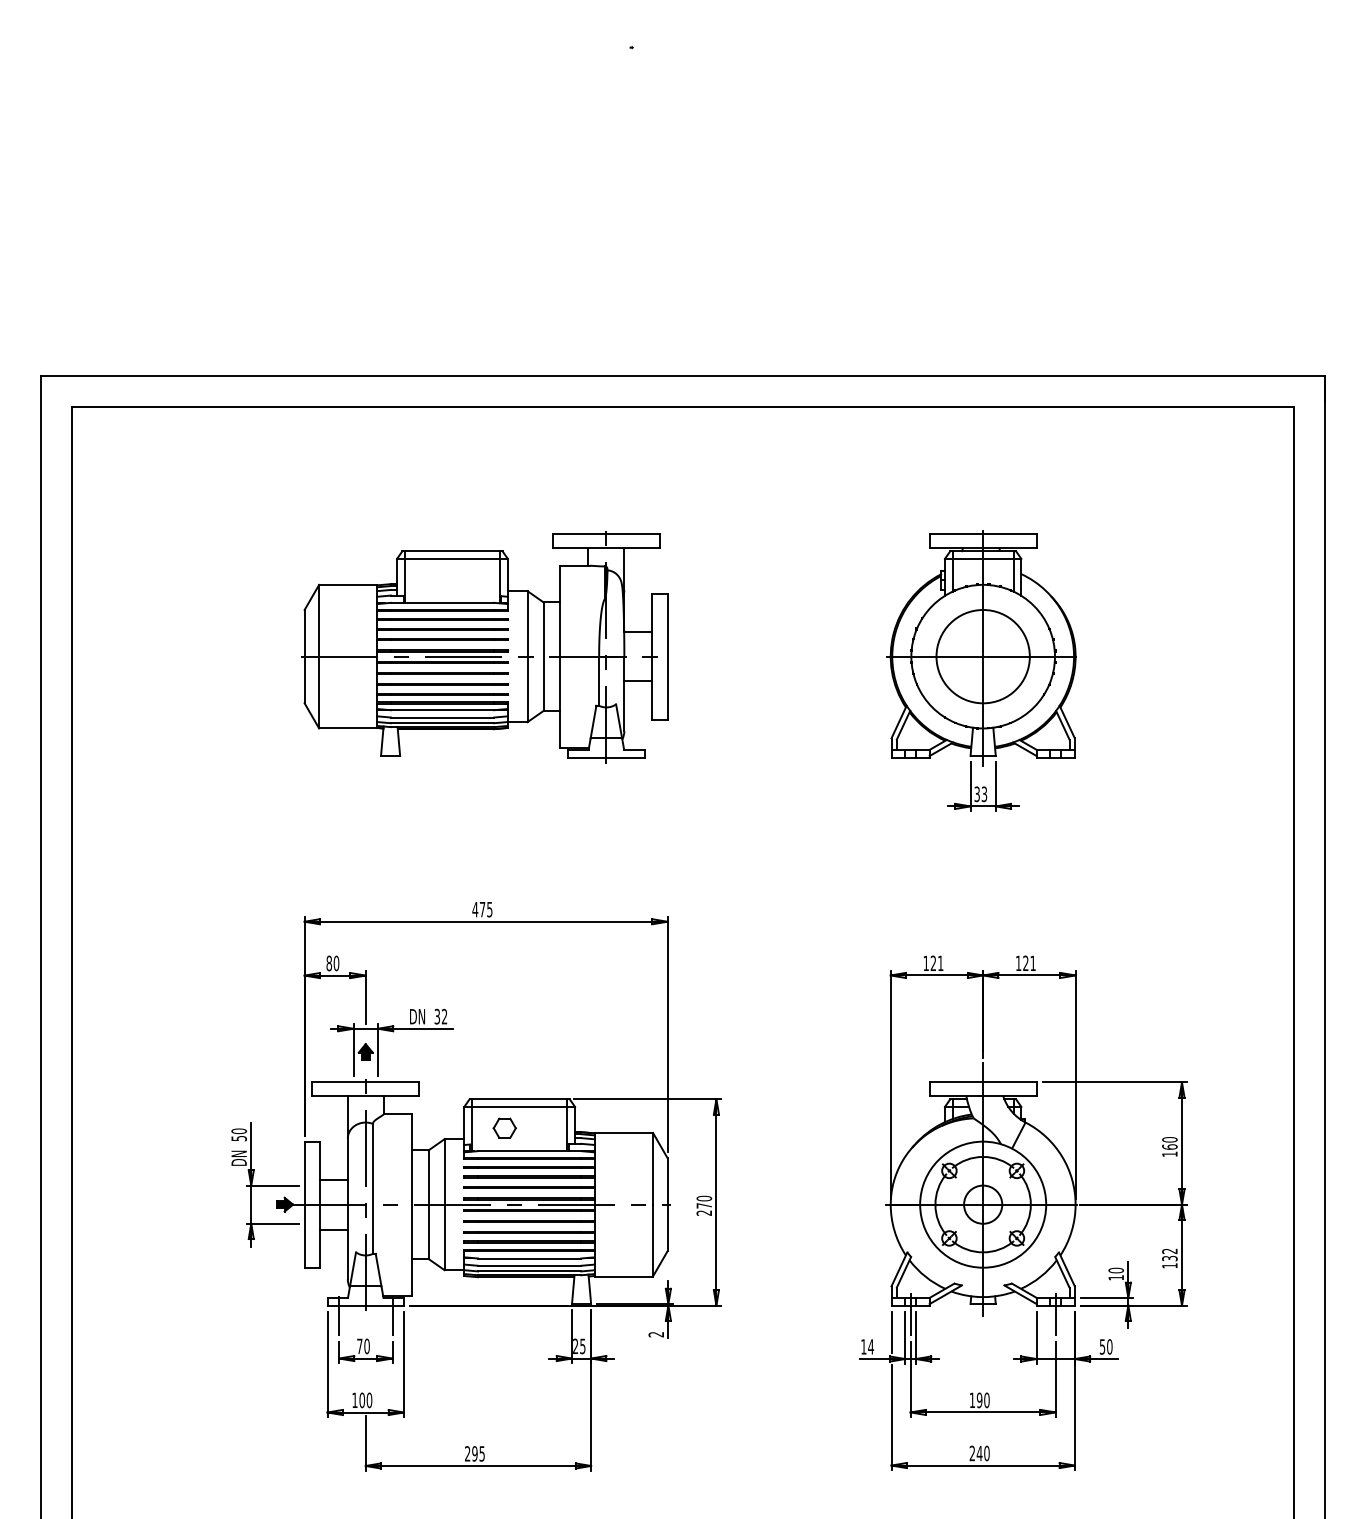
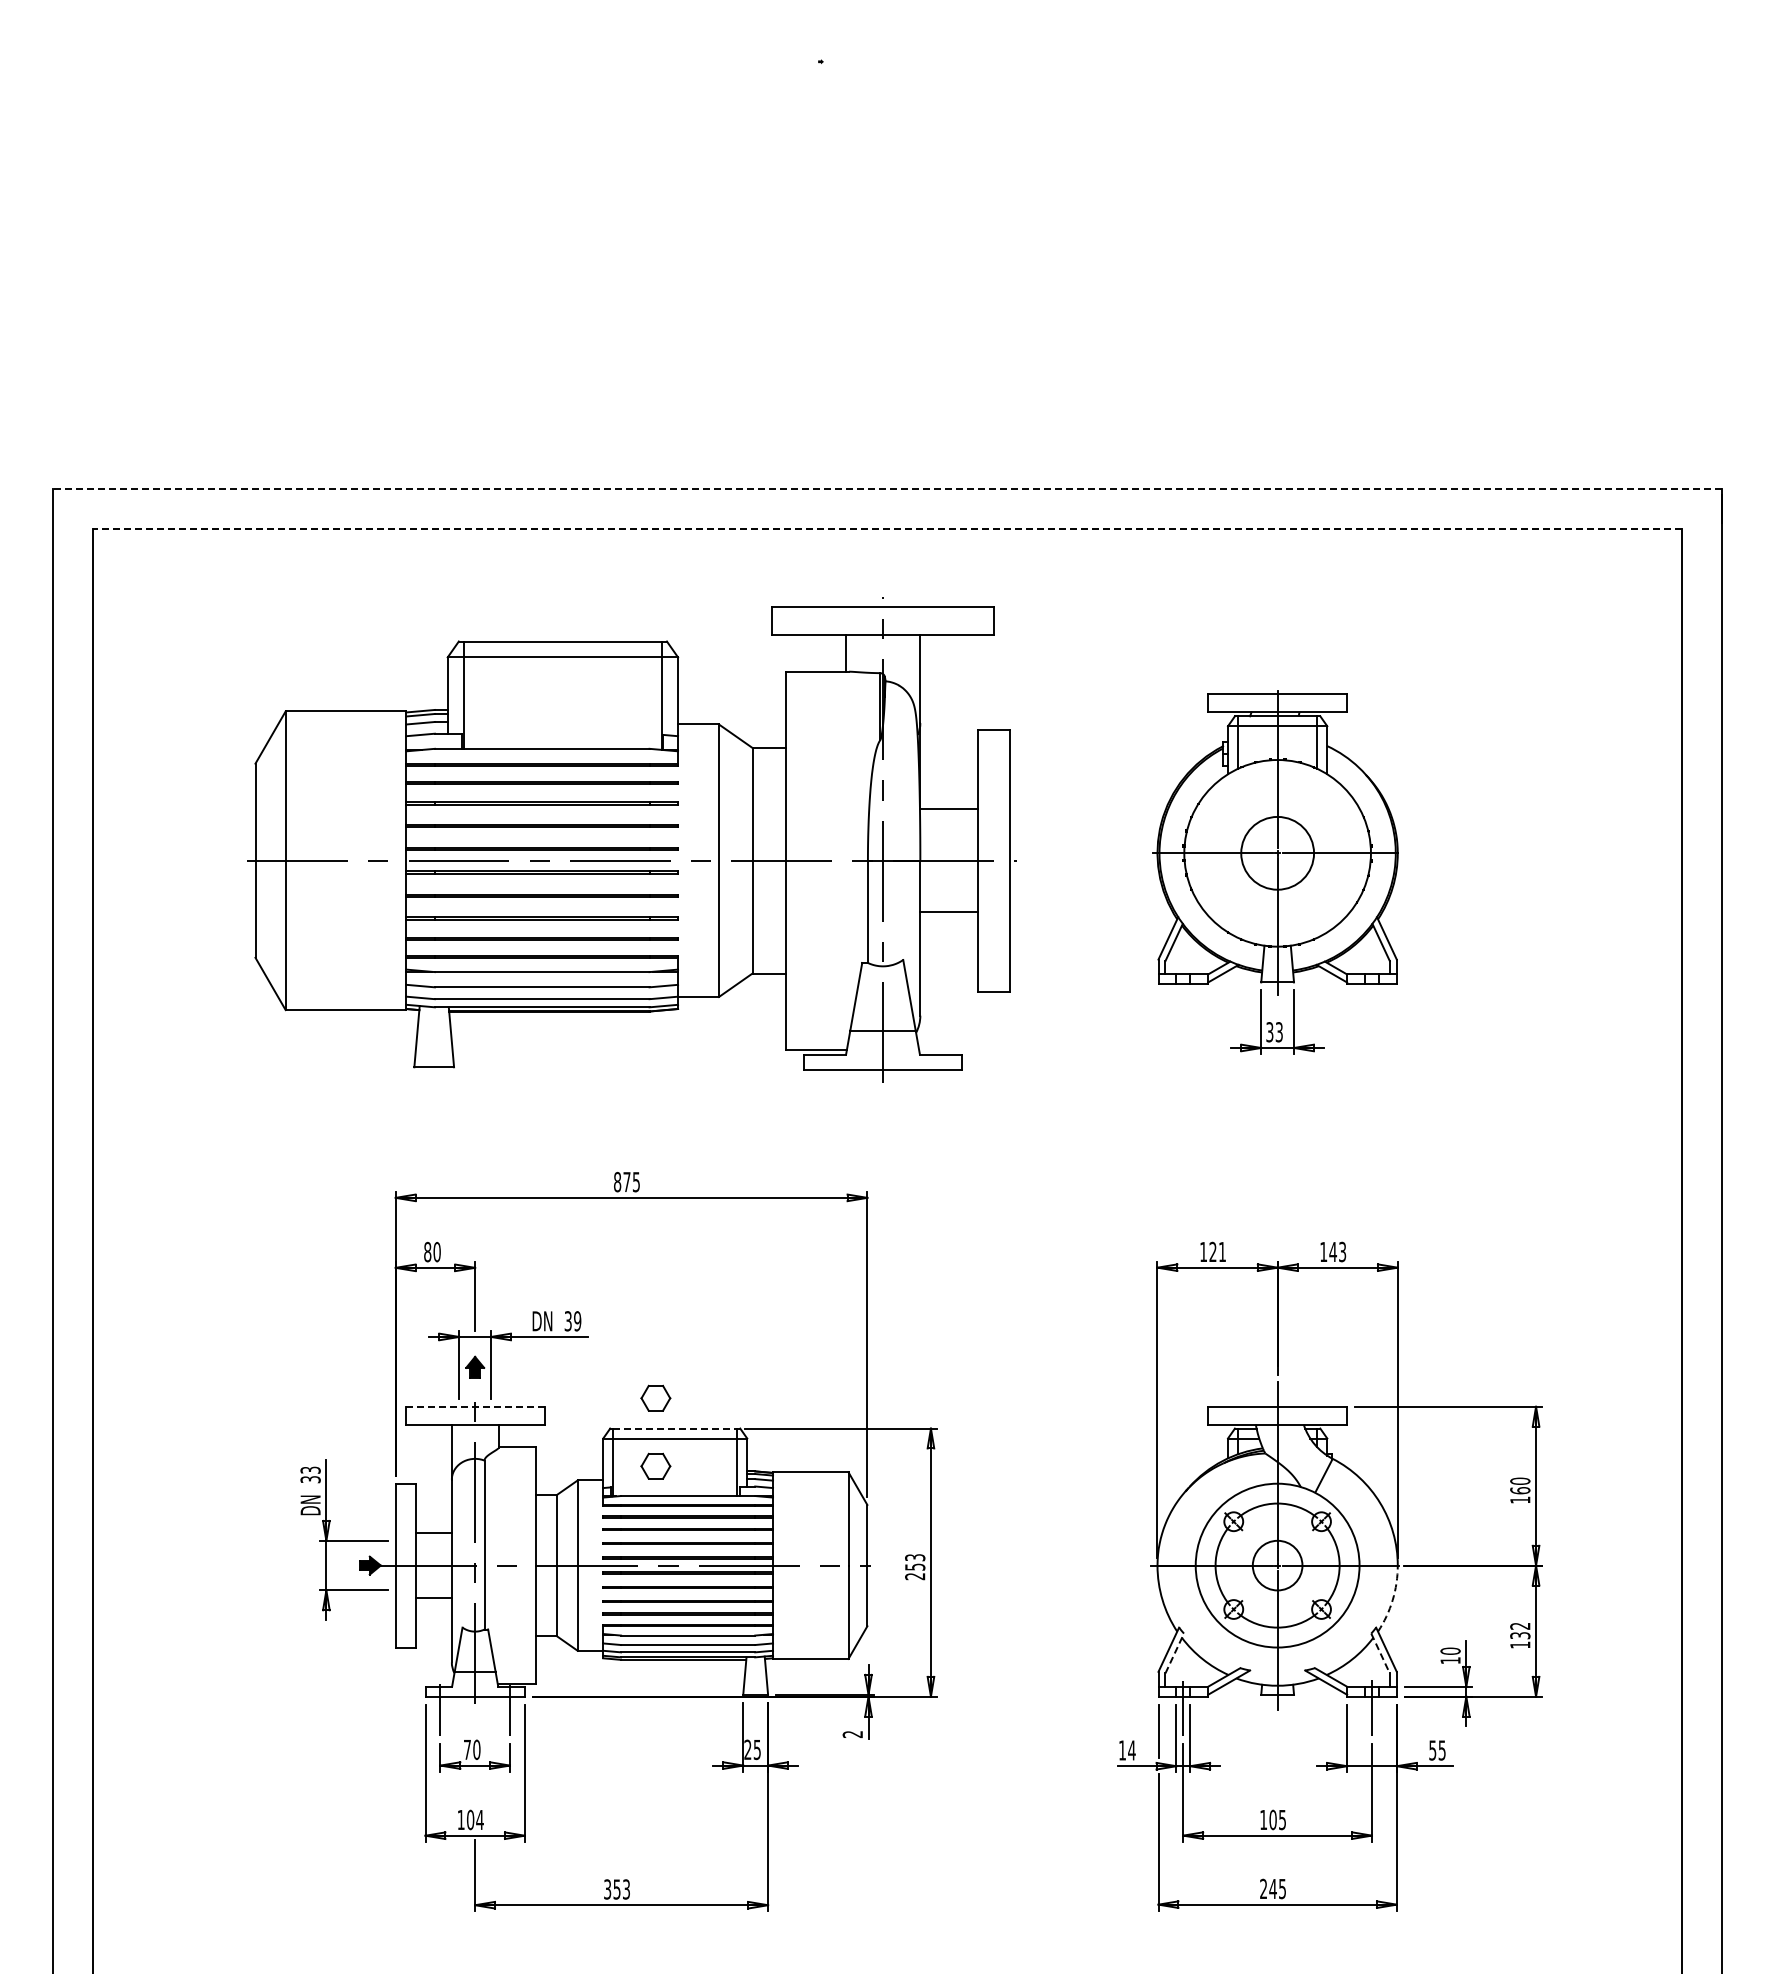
line: (683, 375) -> (887, 488), solid -> dashed
line: (683, 406) -> (887, 528), solid -> dashed
part: (484, 646) -> (629, 840), size x1.6
circle: (983, 656) -> (1277, 853), size x0.6
text: (475, 909) -> (617, 1181), 475 -> 875
text: (1029, 963) -> (1337, 1251), 121 -> 143
text: (444, 1016) -> (577, 1321), 32 -> 39
part: (504, 1075) -> (655, 1397), added
line: (366, 1082) -> (475, 1406), solid -> dashed
line: (519, 1099) -> (675, 1428), solid -> dashed
text: (239, 1134) -> (310, 1474), 50 -> 33
text: (704, 1202) -> (915, 1562), 270 -> 253
arc: (1071, 1231) -> (1392, 1600), solid -> dashed
line: (903, 1272) -> (1174, 1653), solid -> dashed
line: (1062, 1272) -> (1380, 1653), solid -> dashed
text: (1109, 1346) -> (1441, 1750), 50 -> 55
text: (369, 1400) -> (479, 1819), 100 -> 104
text: (983, 1400) -> (1277, 1819), 190 -> 105
text: (474, 1453) -> (616, 1889), 295 -> 353
text: (986, 1453) -> (1282, 1888), 240 -> 245

